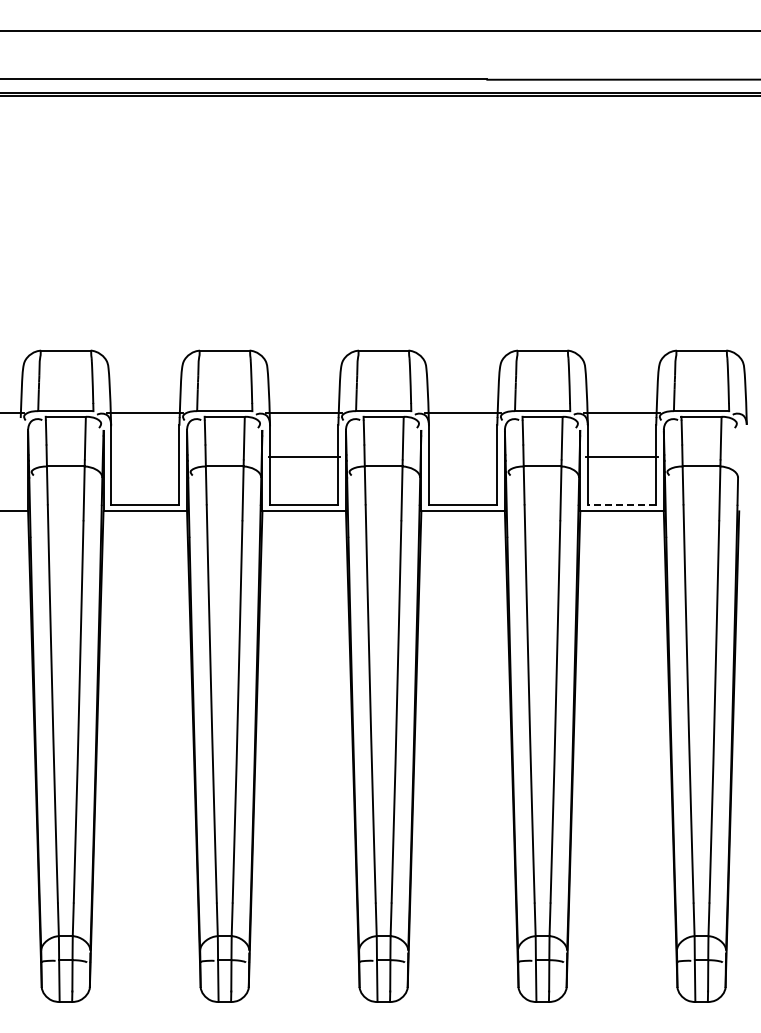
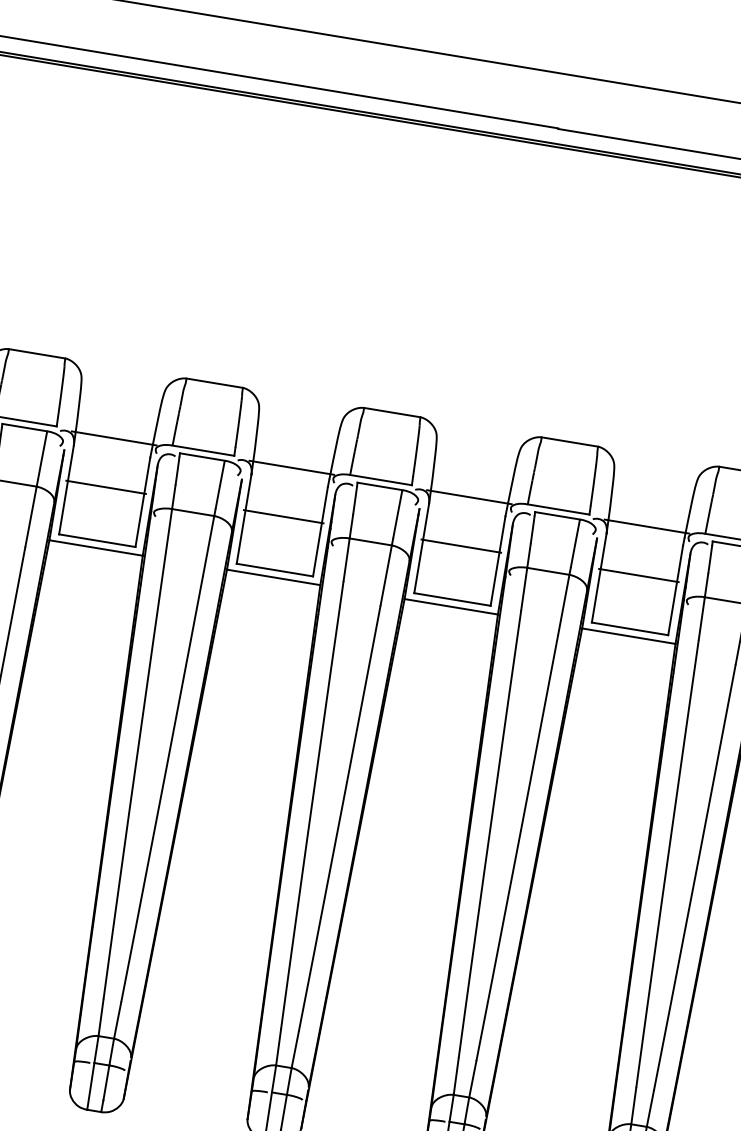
line: (144, 457) -> (105, 487), added
line: (462, 457) -> (460, 546), added
line: (621, 504) -> (629, 628), dashed -> solid

